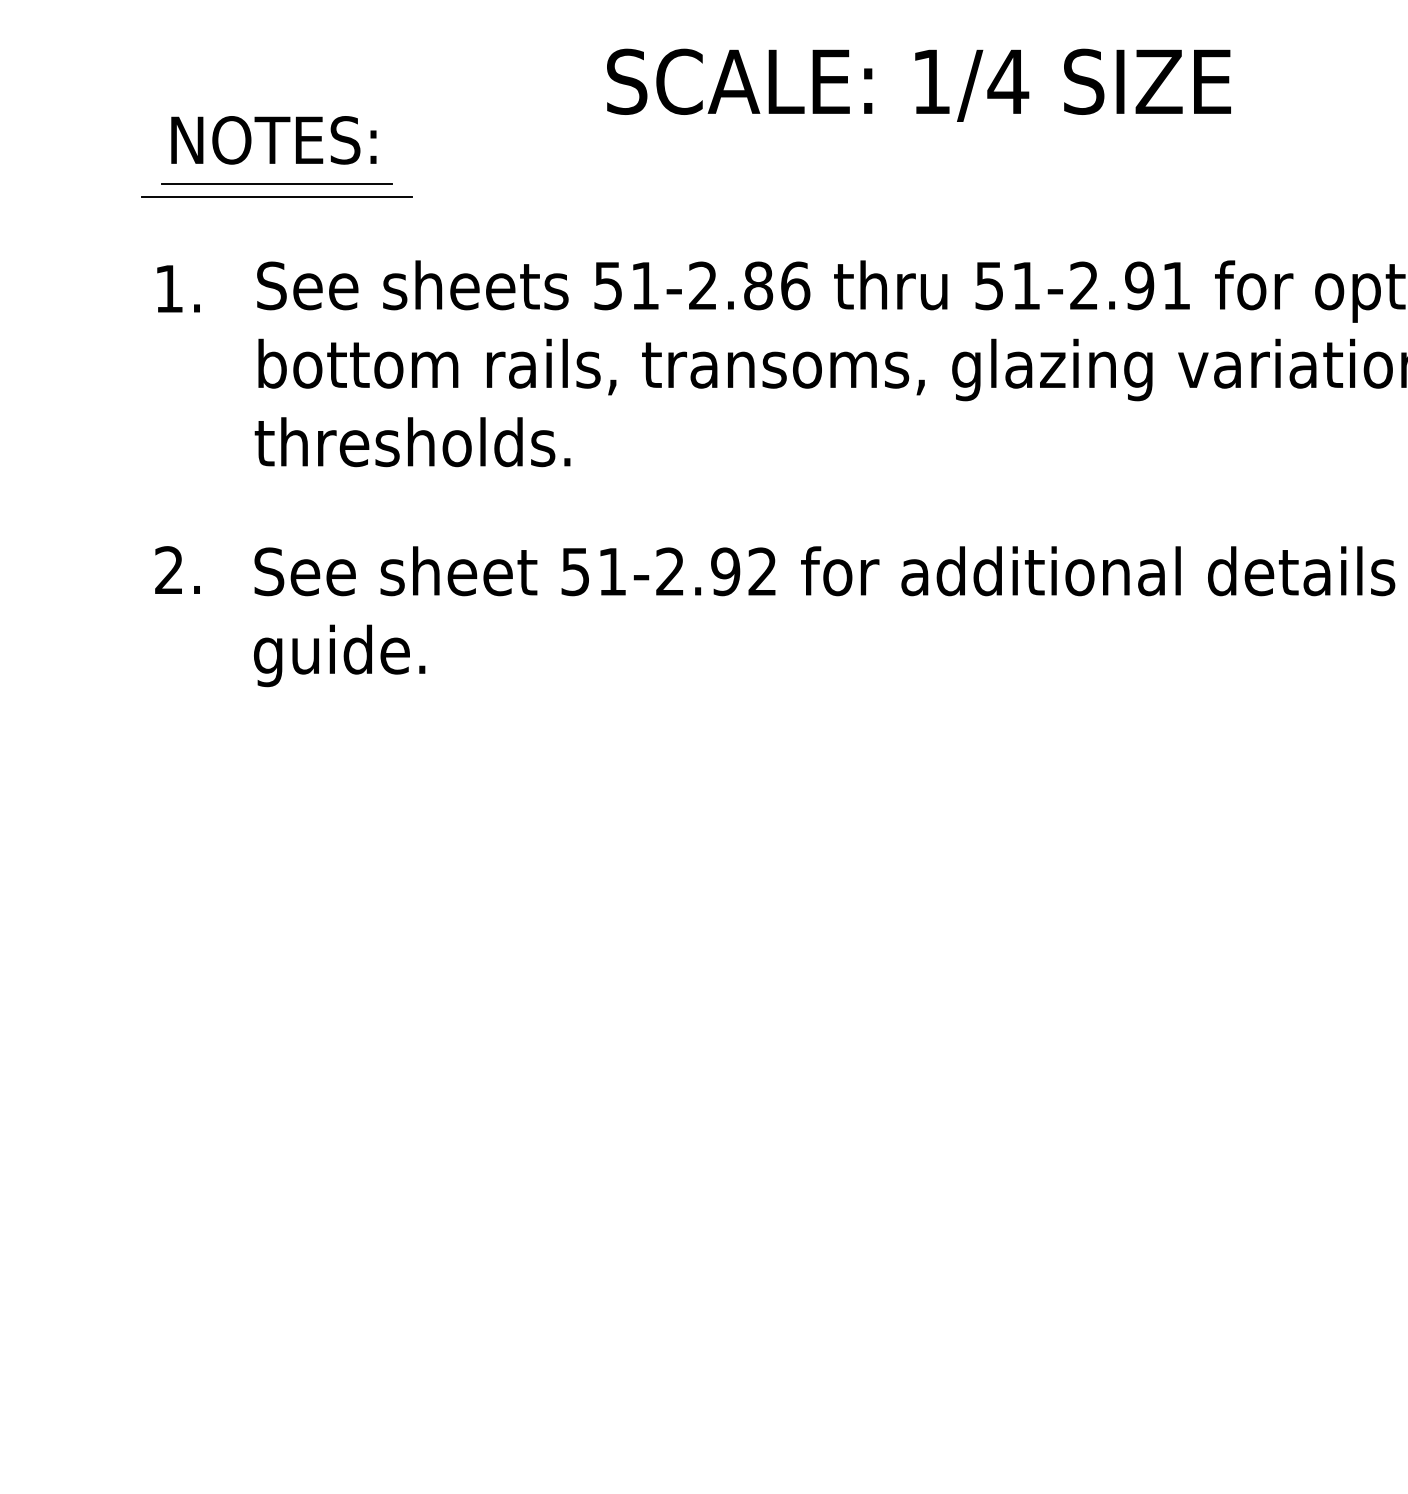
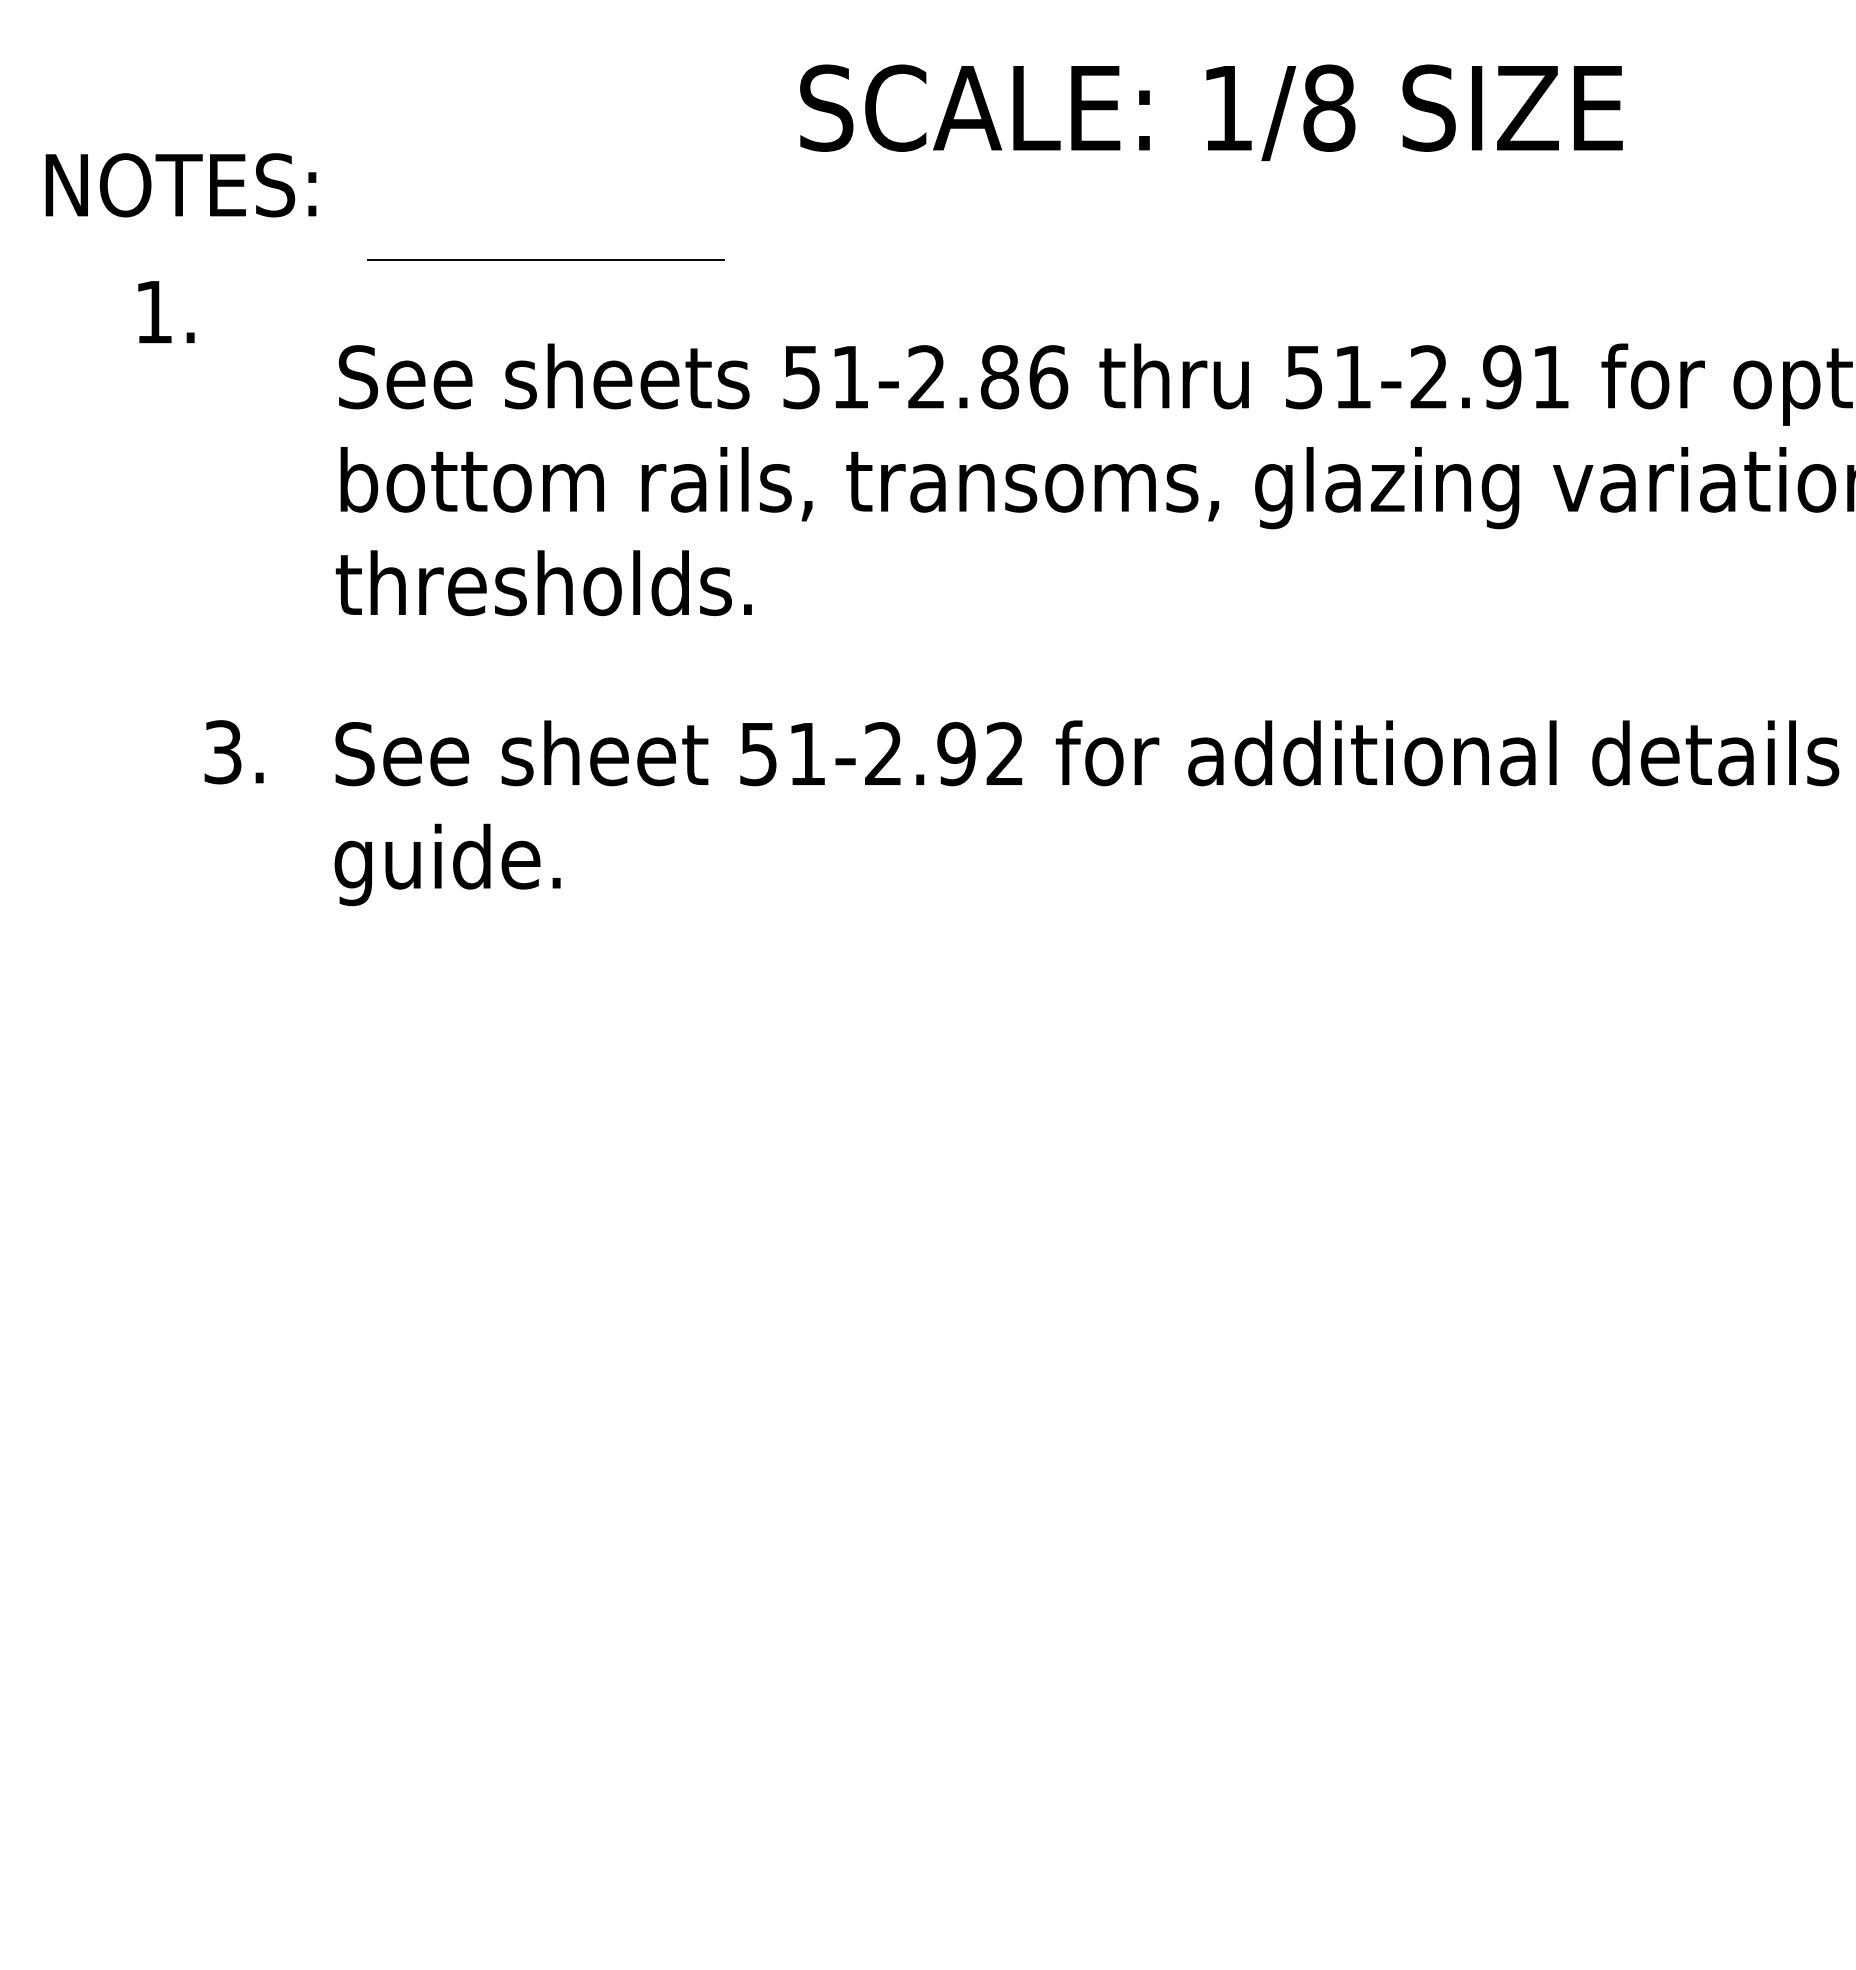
text: (1007, 81) -> (1328, 107), 1/4 -> 1/8
text: (273, 140) -> (180, 185), moved
line: (277, 183) -> (365, 242), removed
line: (277, 196) -> (545, 259), moved
text: (178, 289) -> (166, 312), moved
text: (168, 570) -> (222, 752), 2. -> 3.

